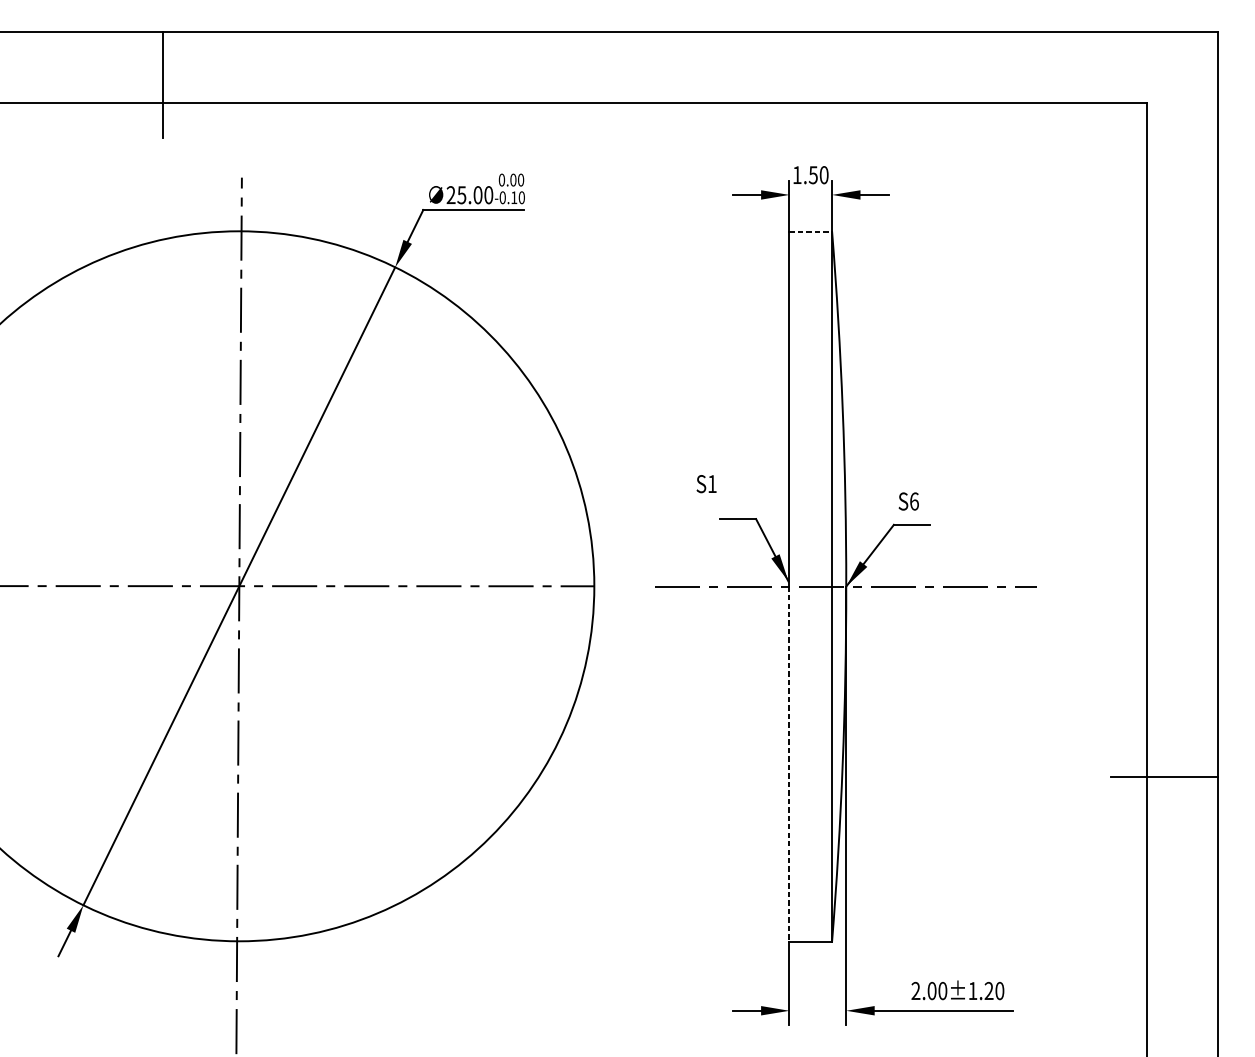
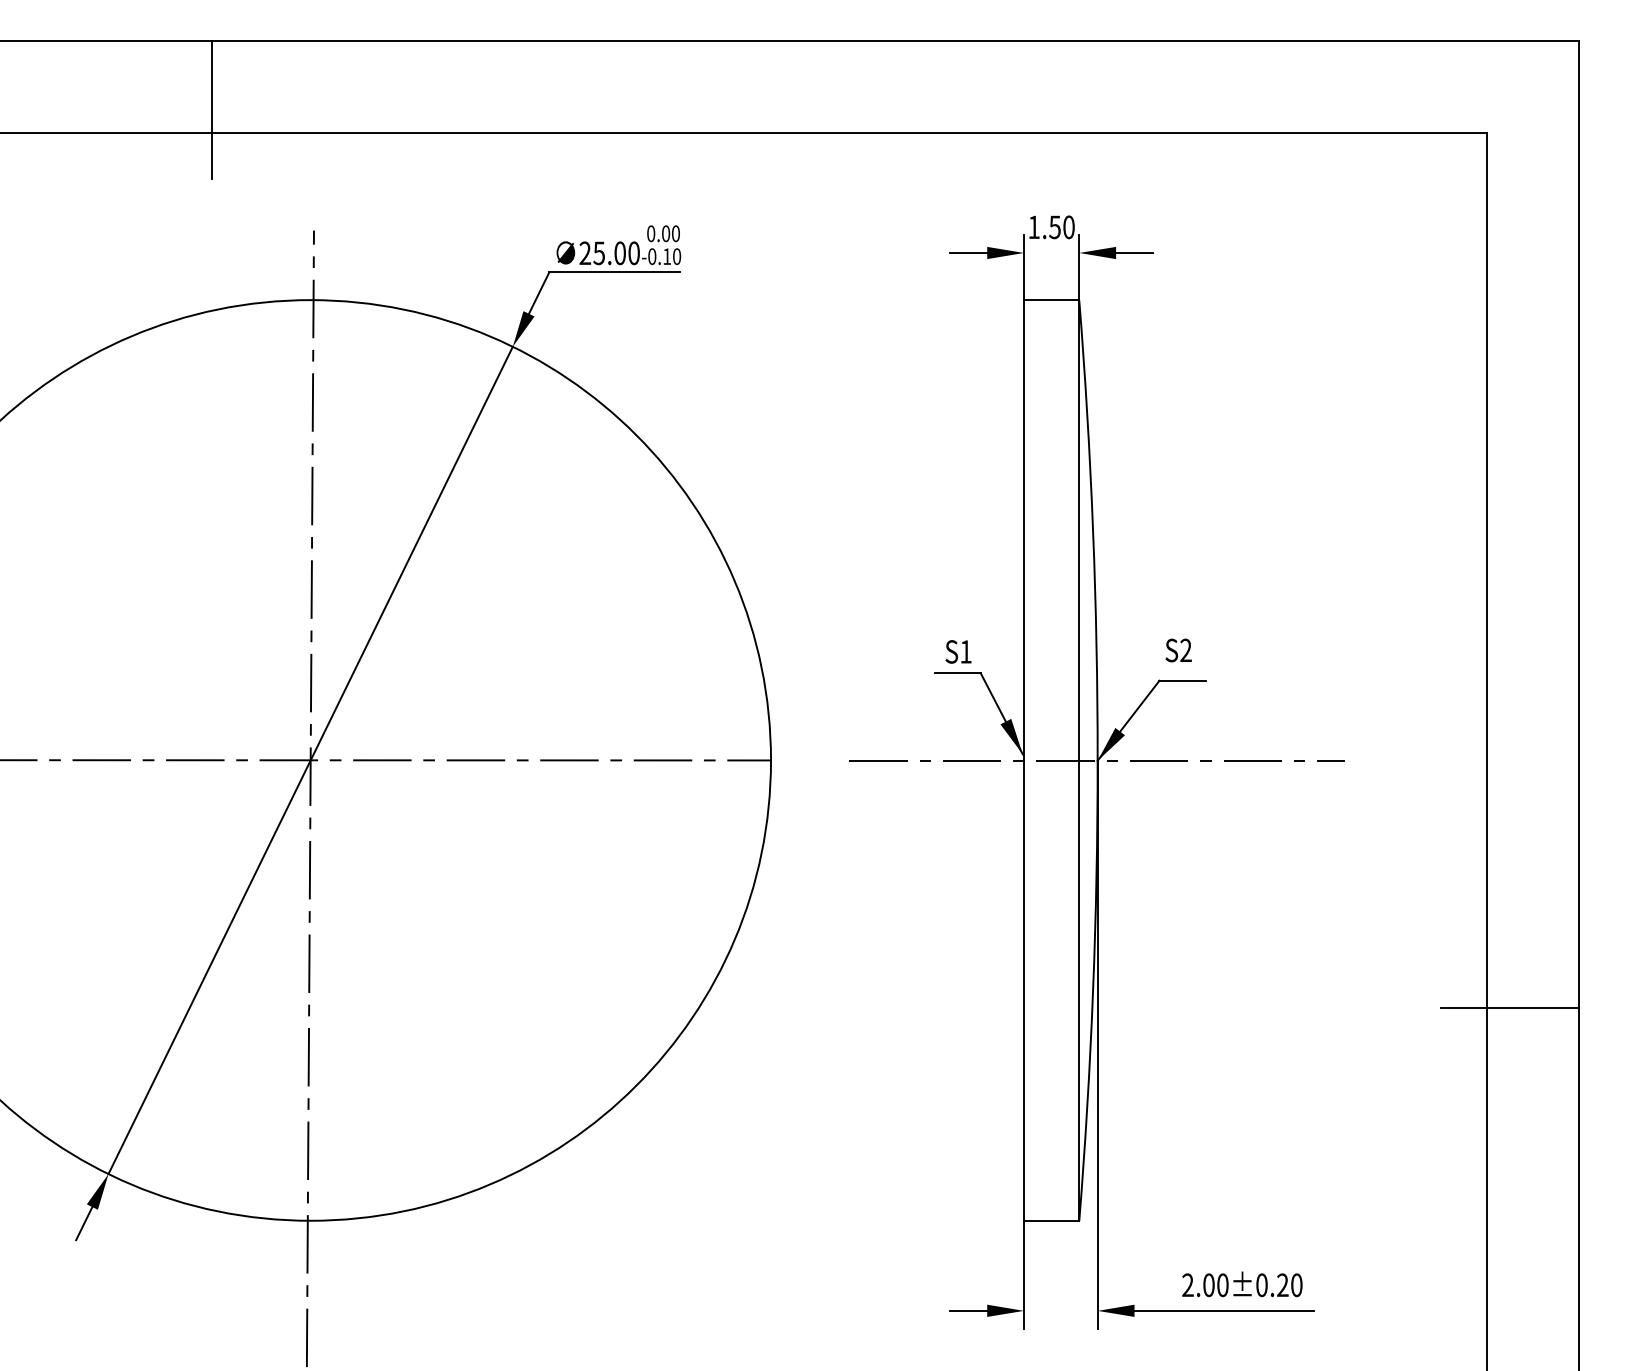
line: (810, 231) -> (1051, 300), dashed -> solid
text: (706, 483) -> (958, 651), moved
text: (914, 501) -> (1185, 650), S6 -> S2
line: (789, 764) -> (1024, 991), dashed -> solid
text: (972, 991) -> (1261, 1285), 2.00±1.20 -> 2.00±0.20

